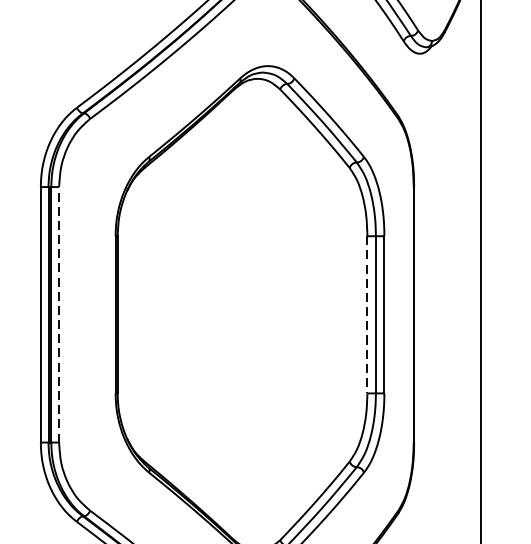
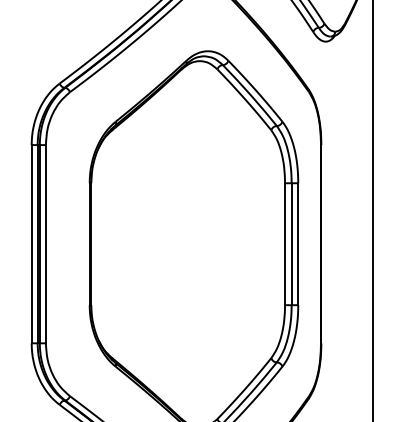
line: (58, 313) -> (45, 243), dashed -> solid
line: (367, 315) -> (285, 244), dashed -> solid

